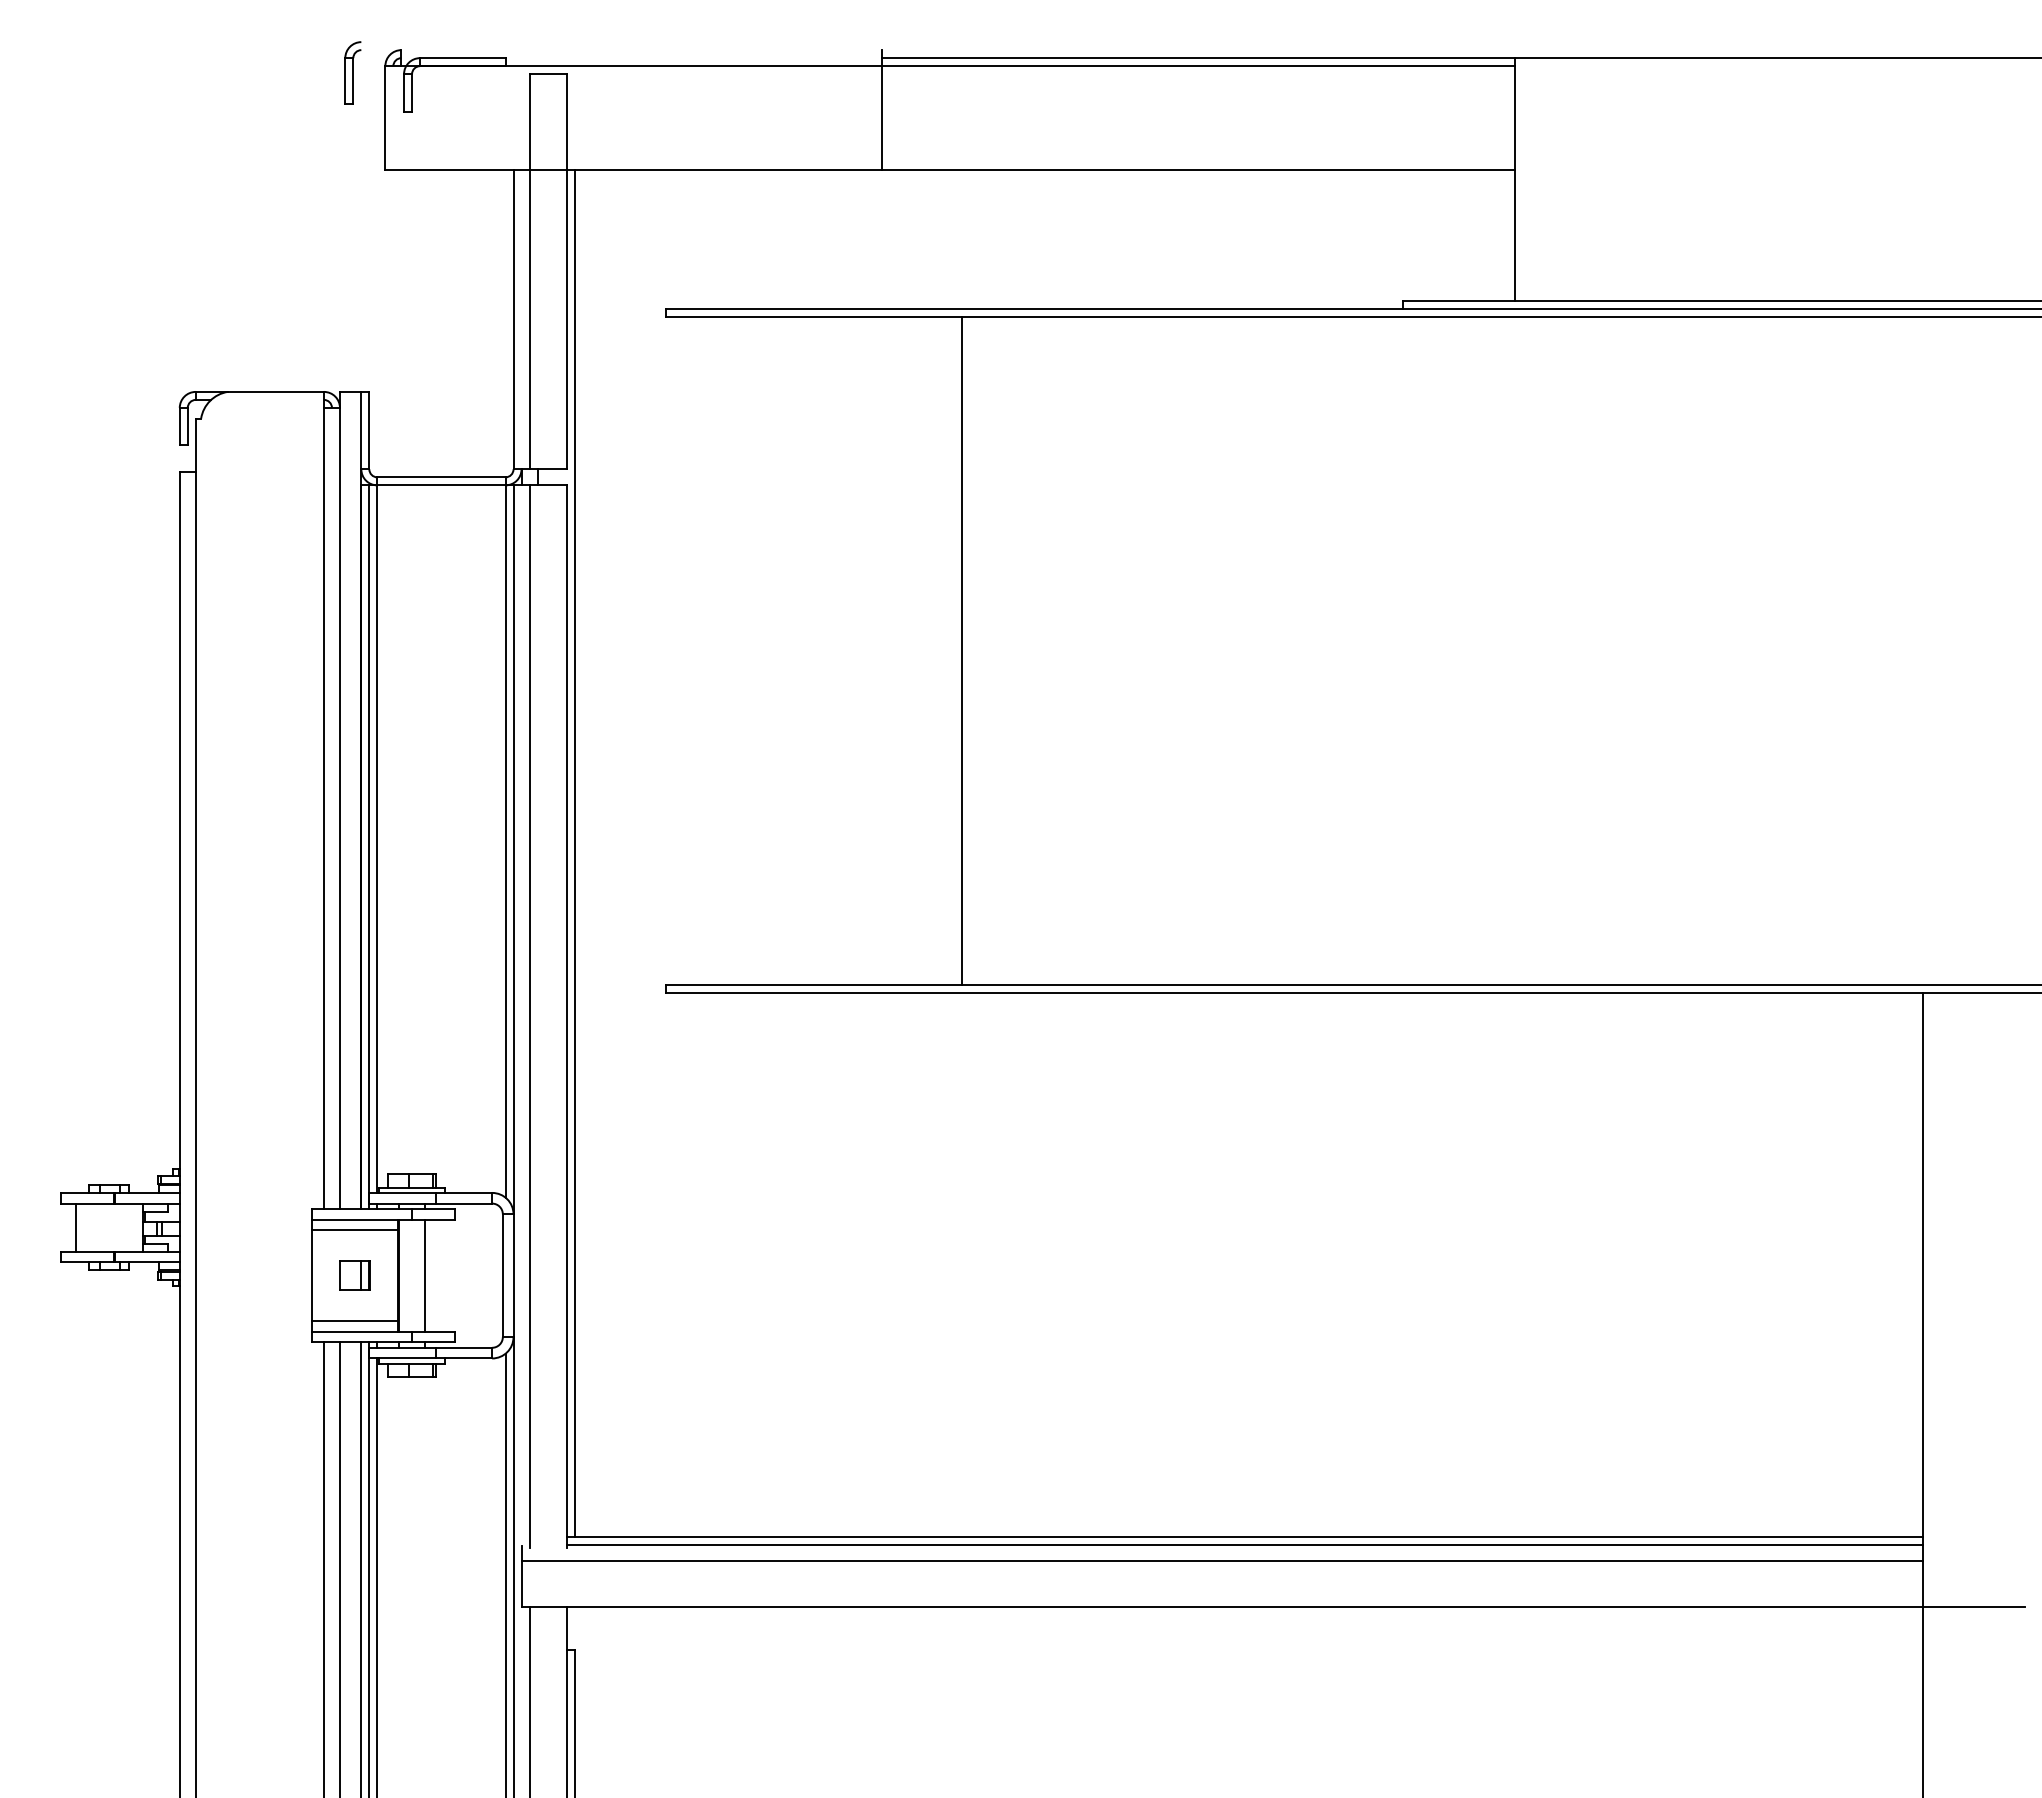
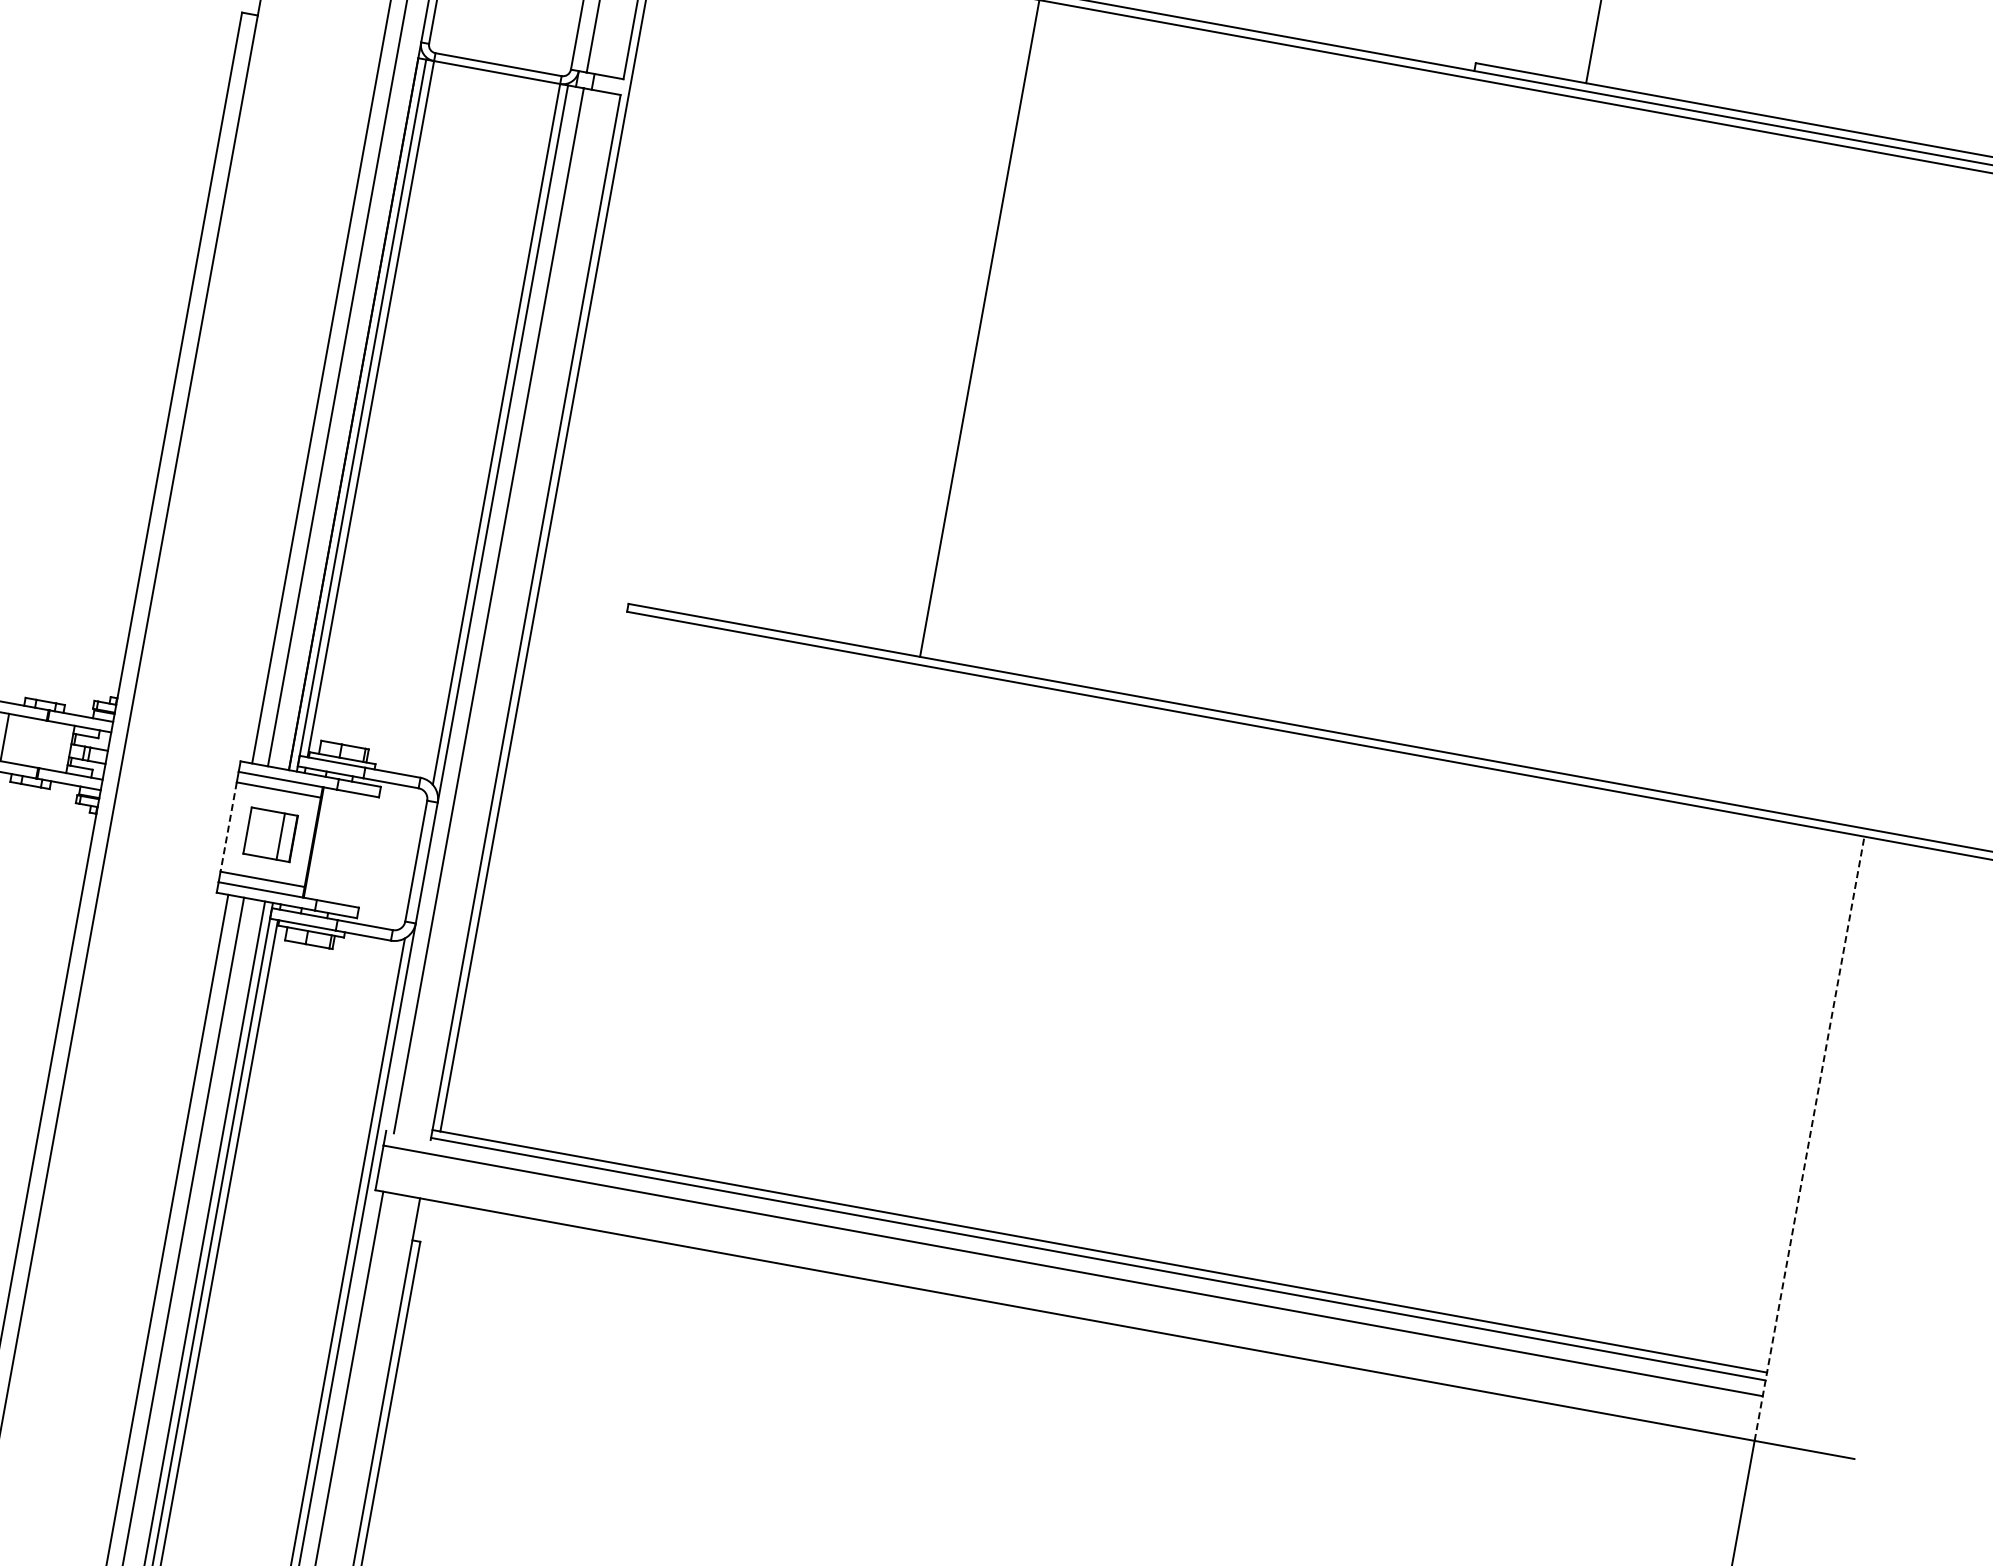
part: (354, 1275) -> (270, 834), size x1.6
line: (425, 1275) -> (340, 847), removed
line: (312, 1276) -> (228, 827), solid -> dashed
line: (1923, 1299) -> (1809, 1138), solid -> dashed

